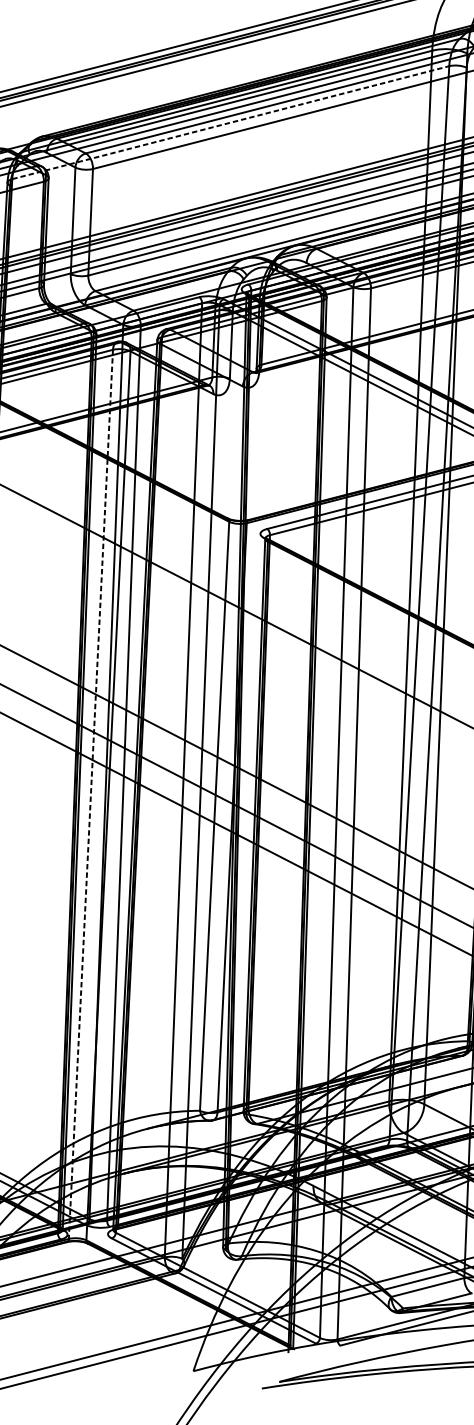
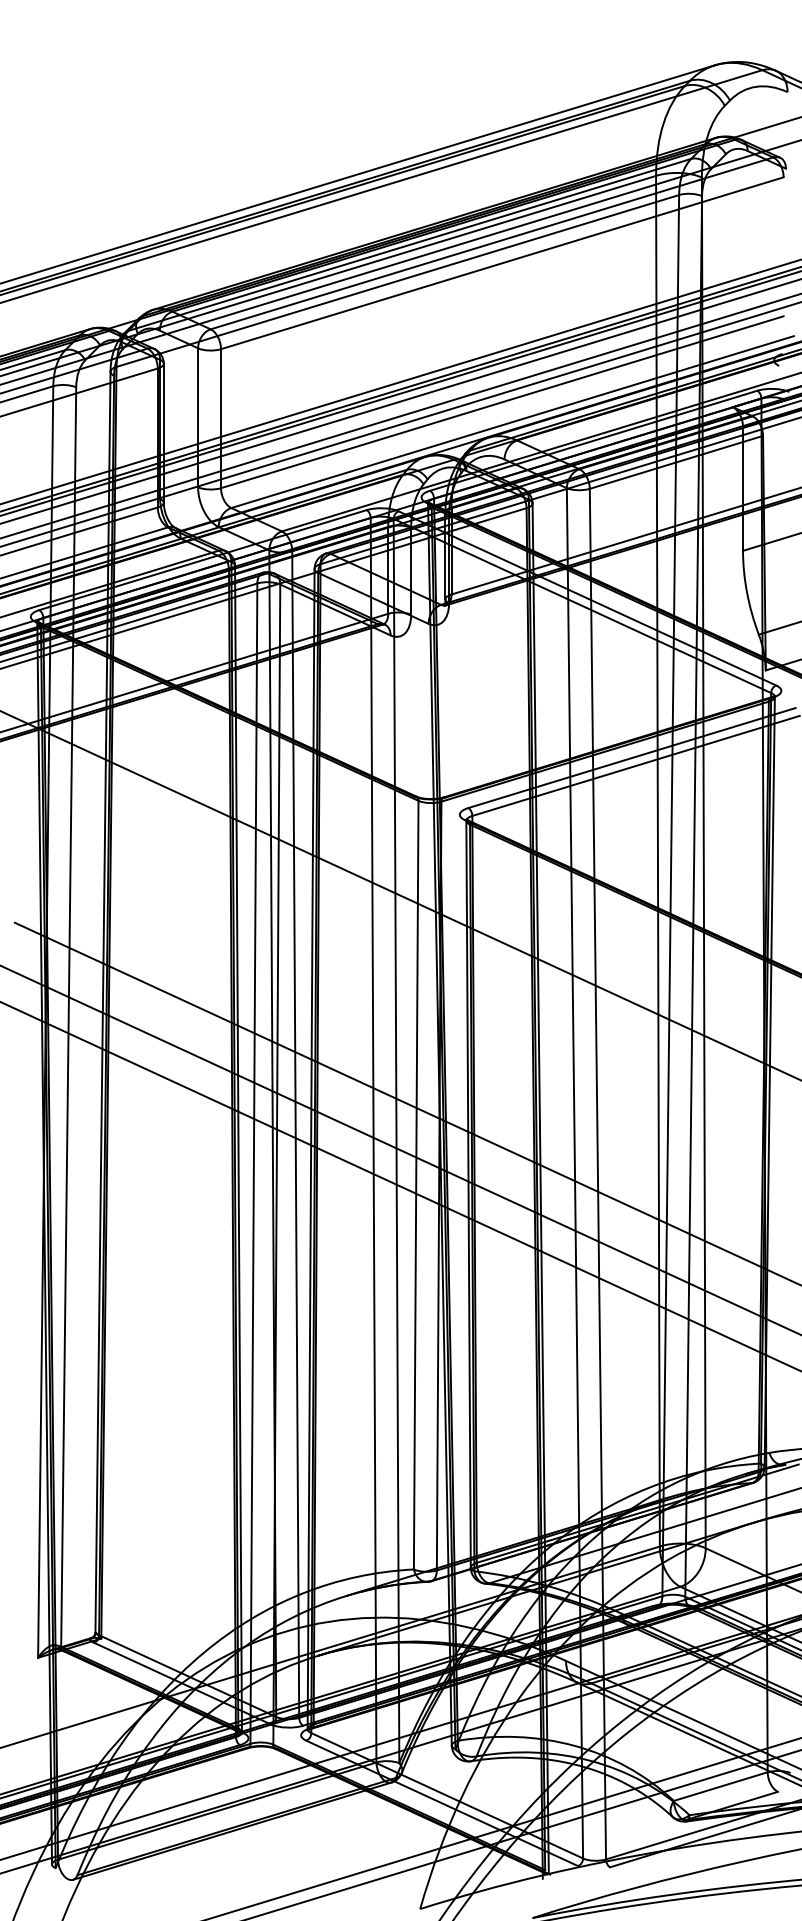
line: (231, 122) -> (398, 280), dashed -> solid
line: (90, 795) -> (253, 1164), dashed -> solid

